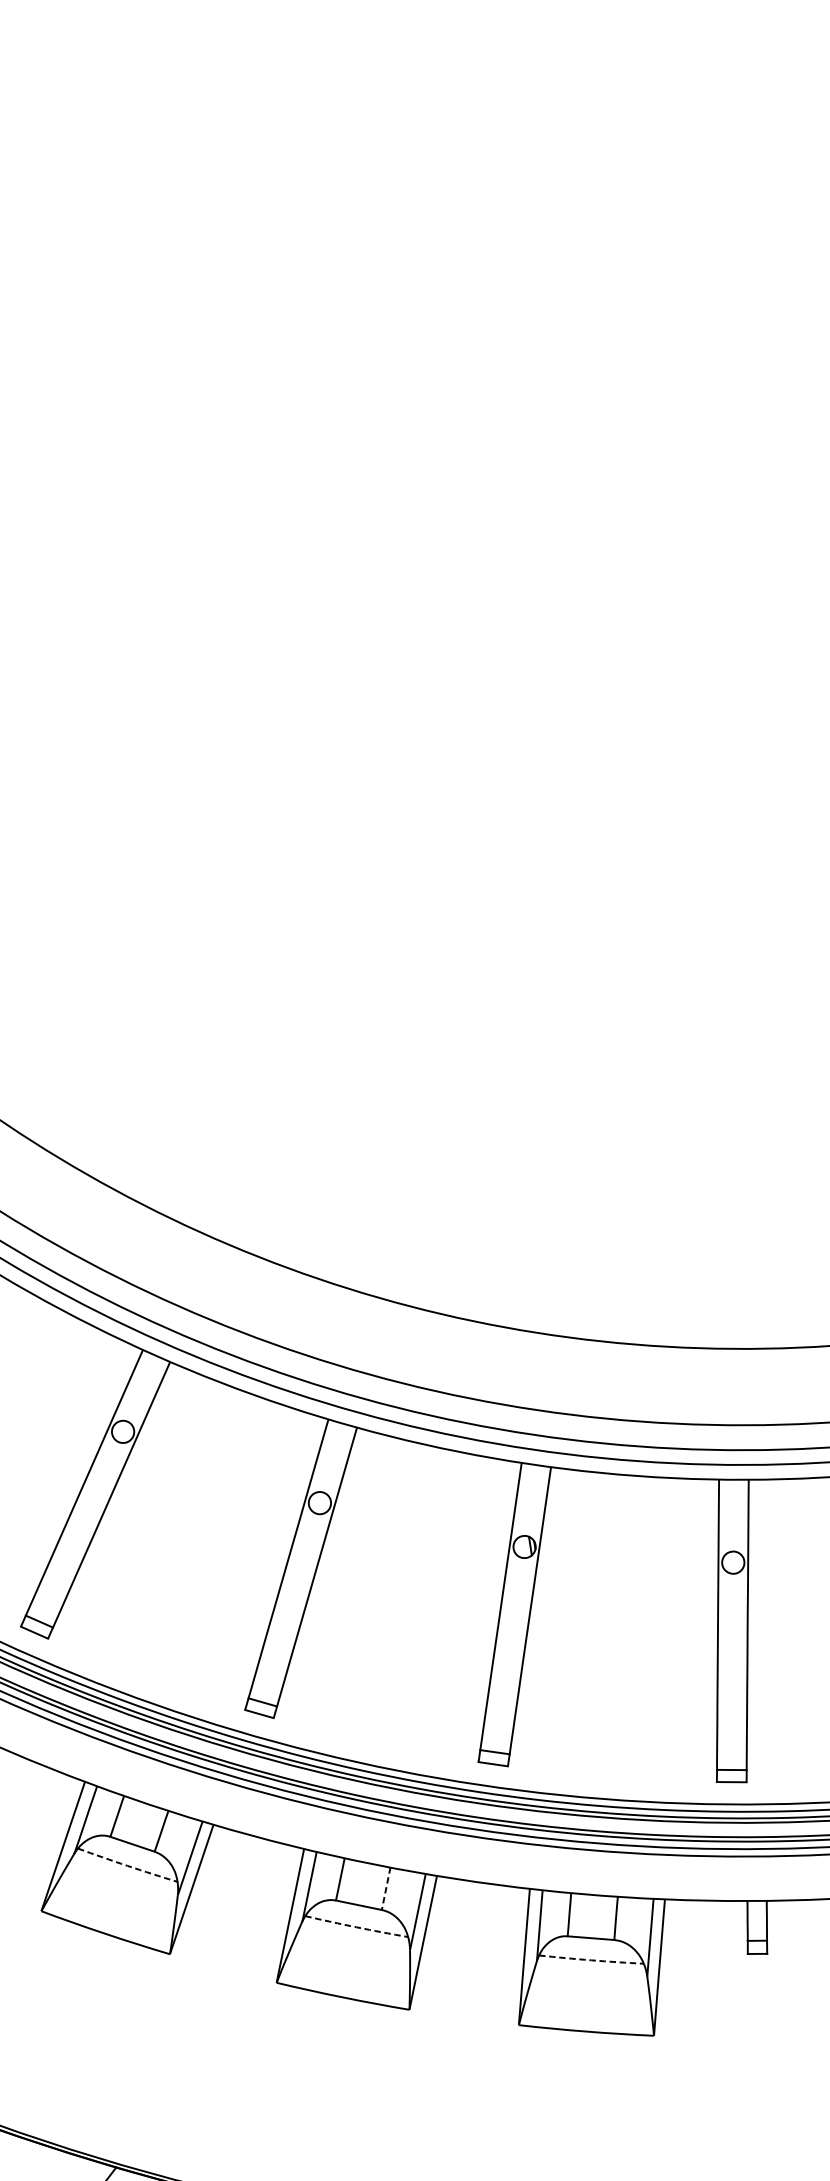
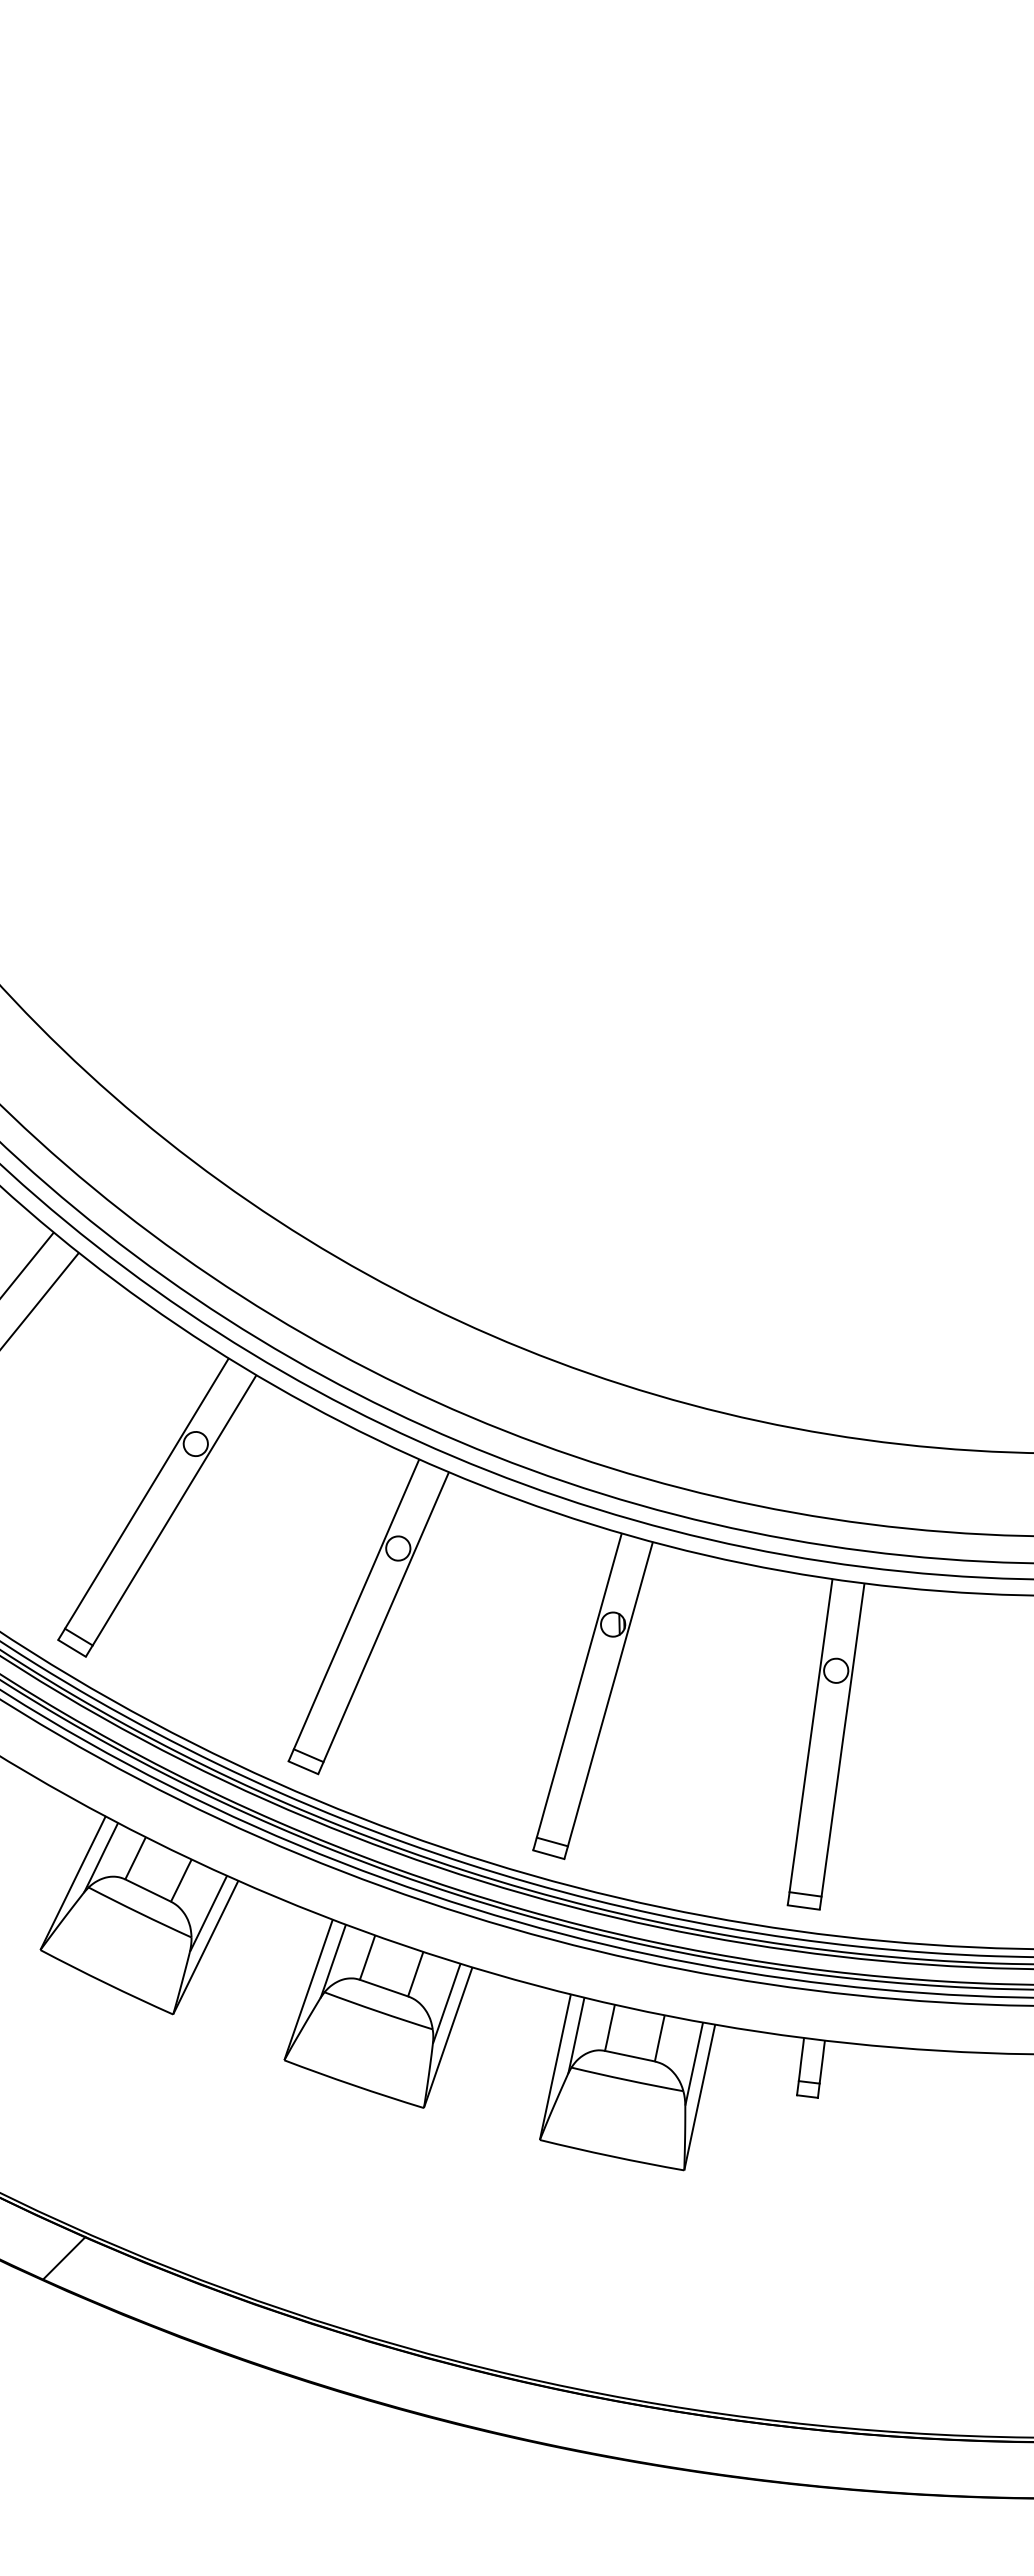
arc: (127, 1866) -> (139, 1913), dashed -> solid
line: (385, 1889) -> (415, 1974), dashed -> solid
arc: (356, 1927) -> (378, 2011), dashed -> solid
arc: (591, 1960) -> (627, 2080), dashed -> solid

